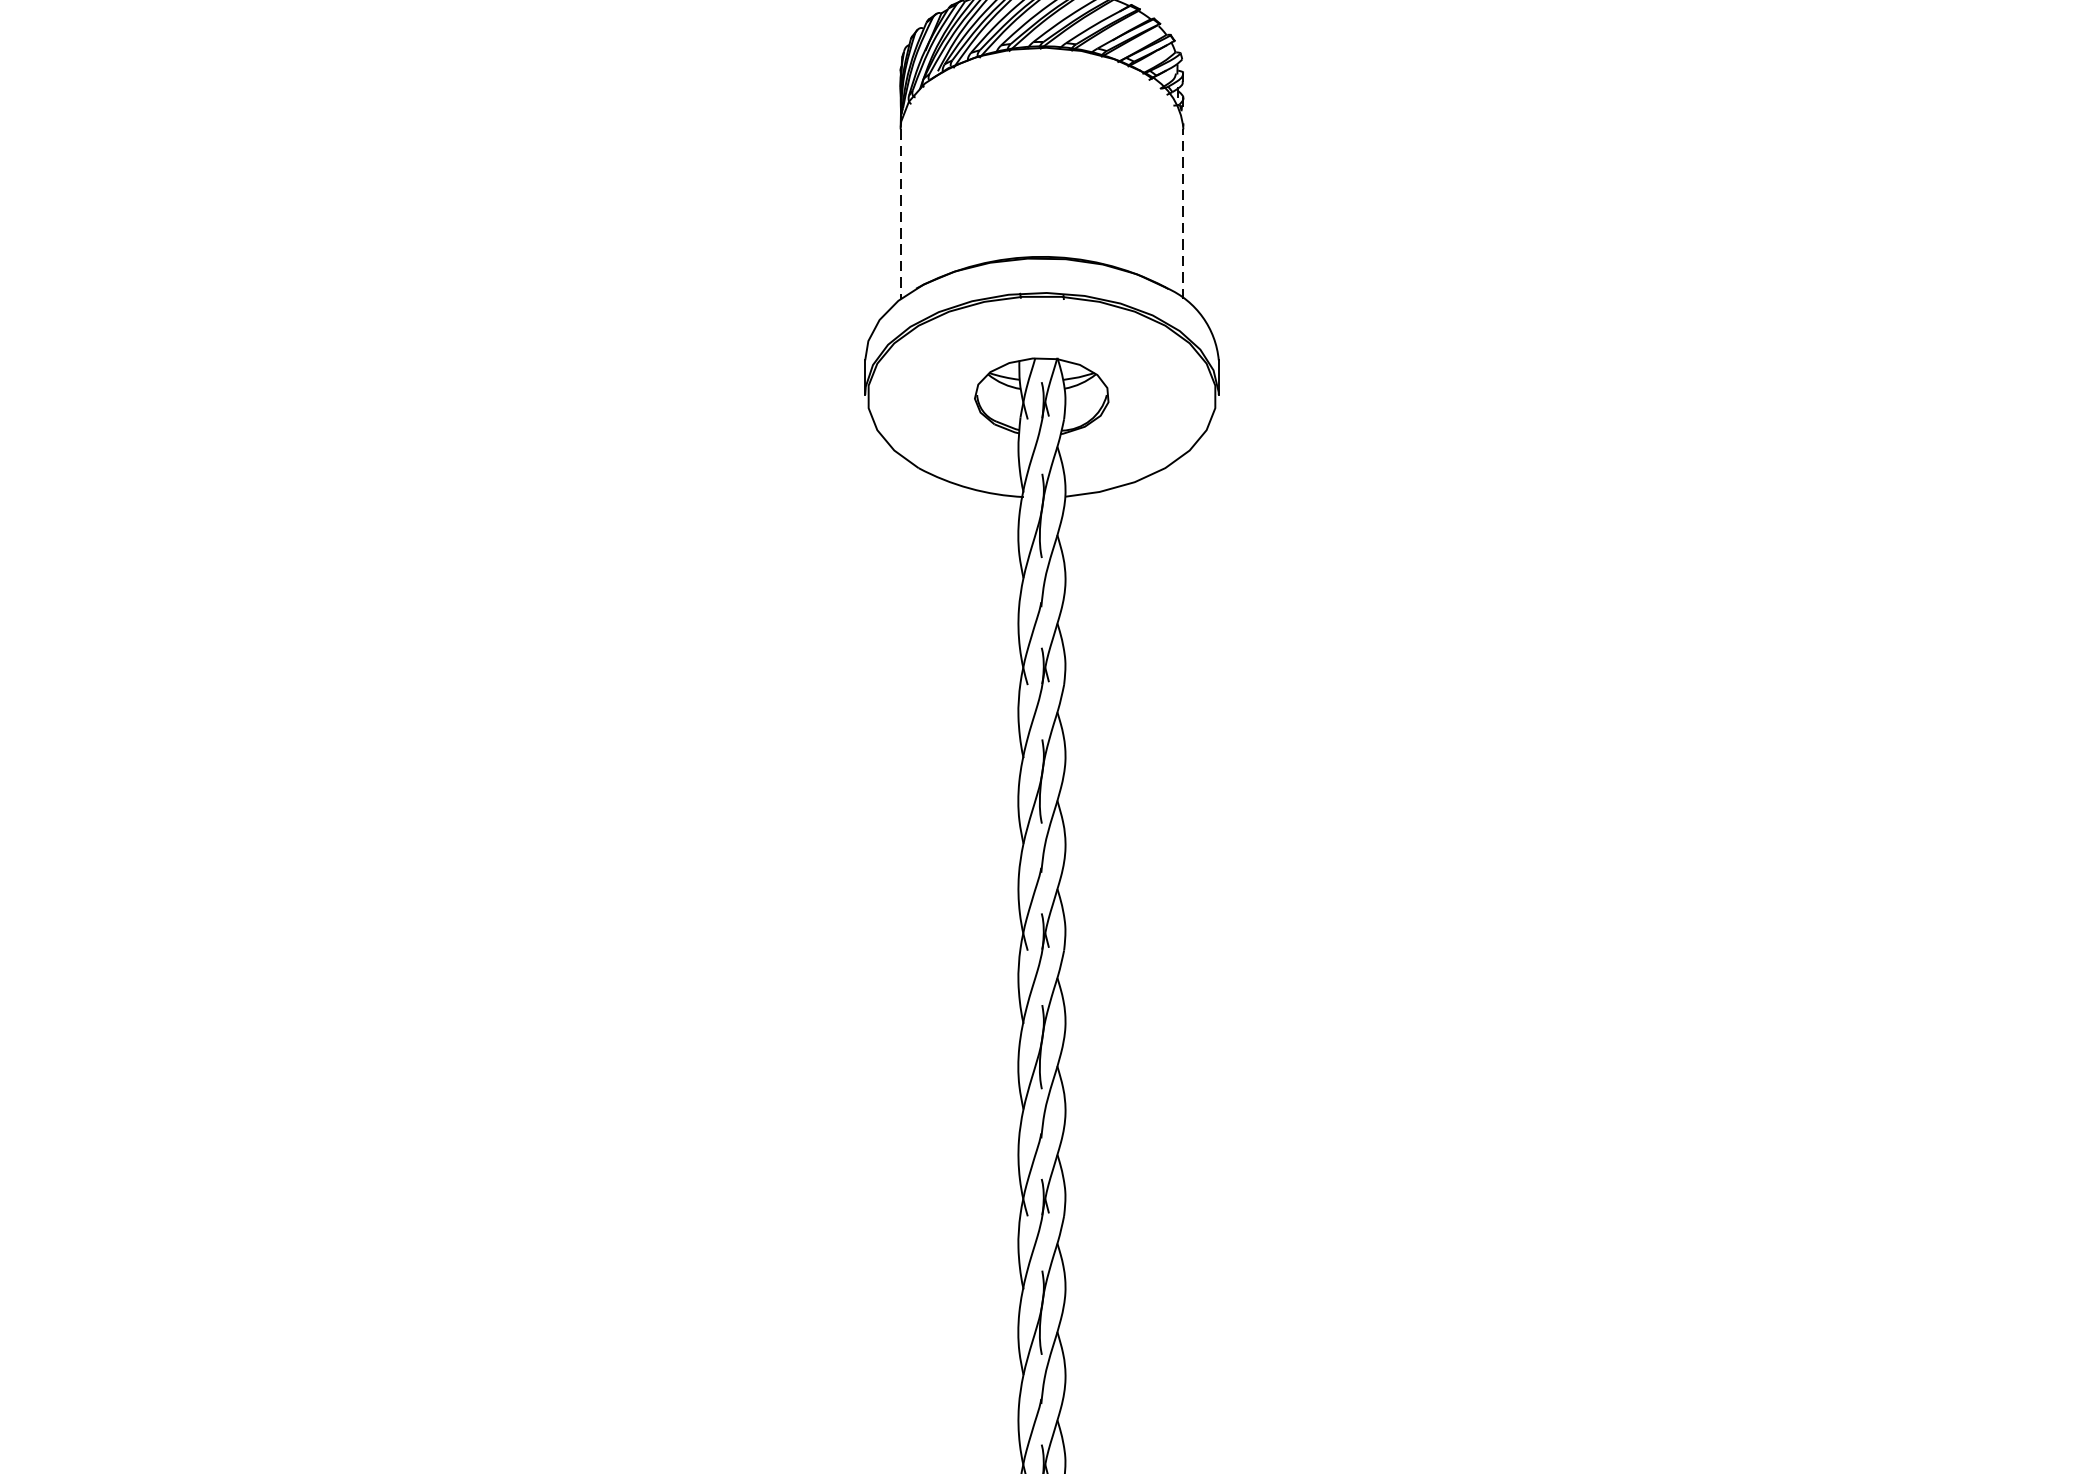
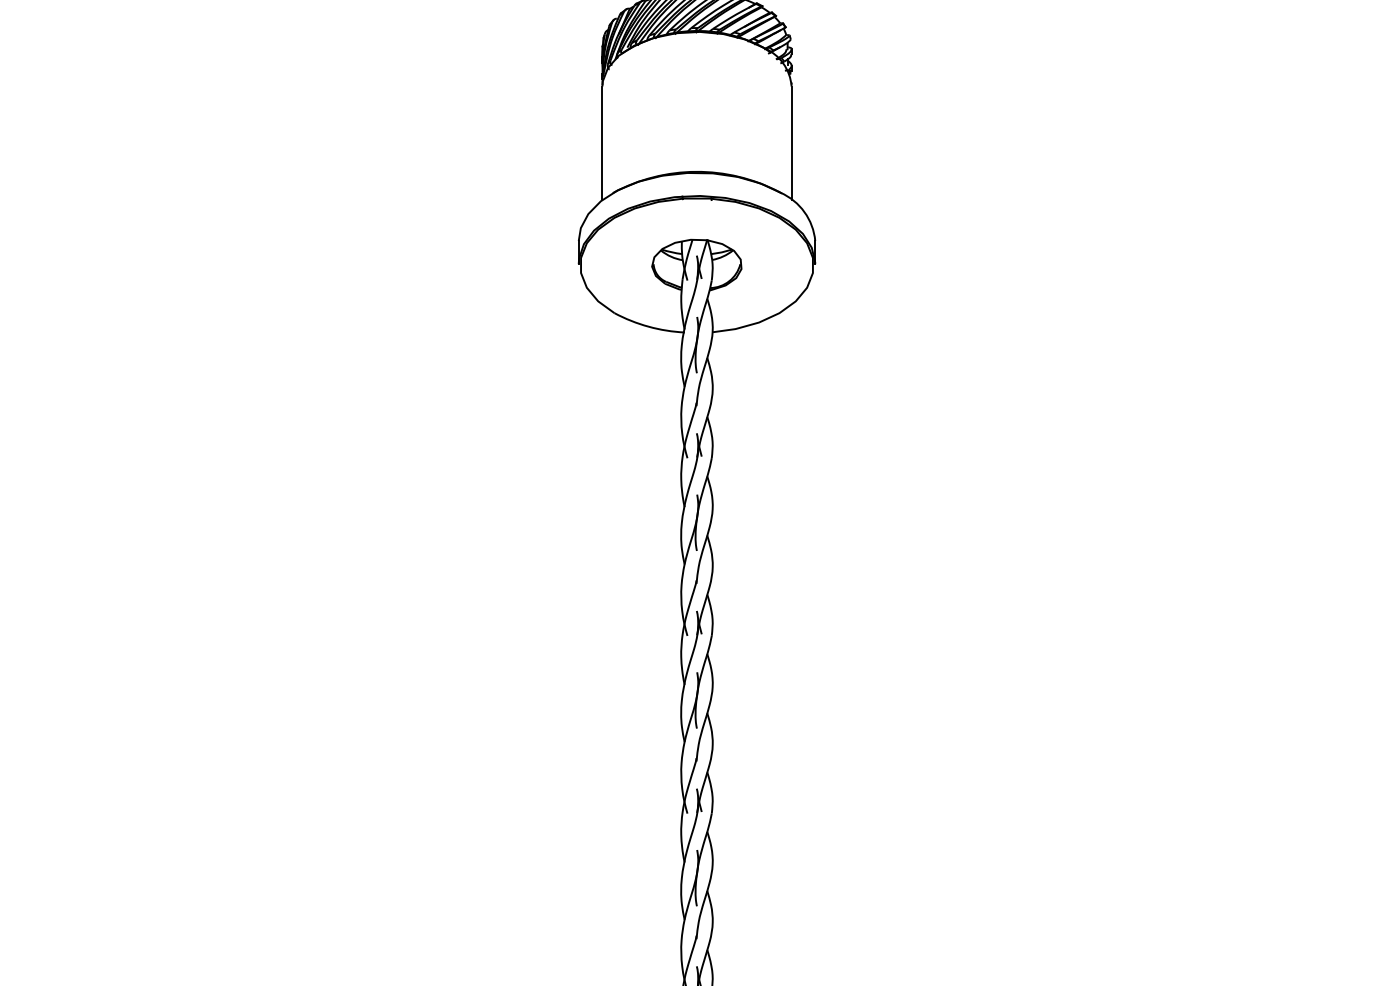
line: (900, 214) -> (602, 143), dashed -> solid
line: (1183, 214) -> (791, 143), dashed -> solid

